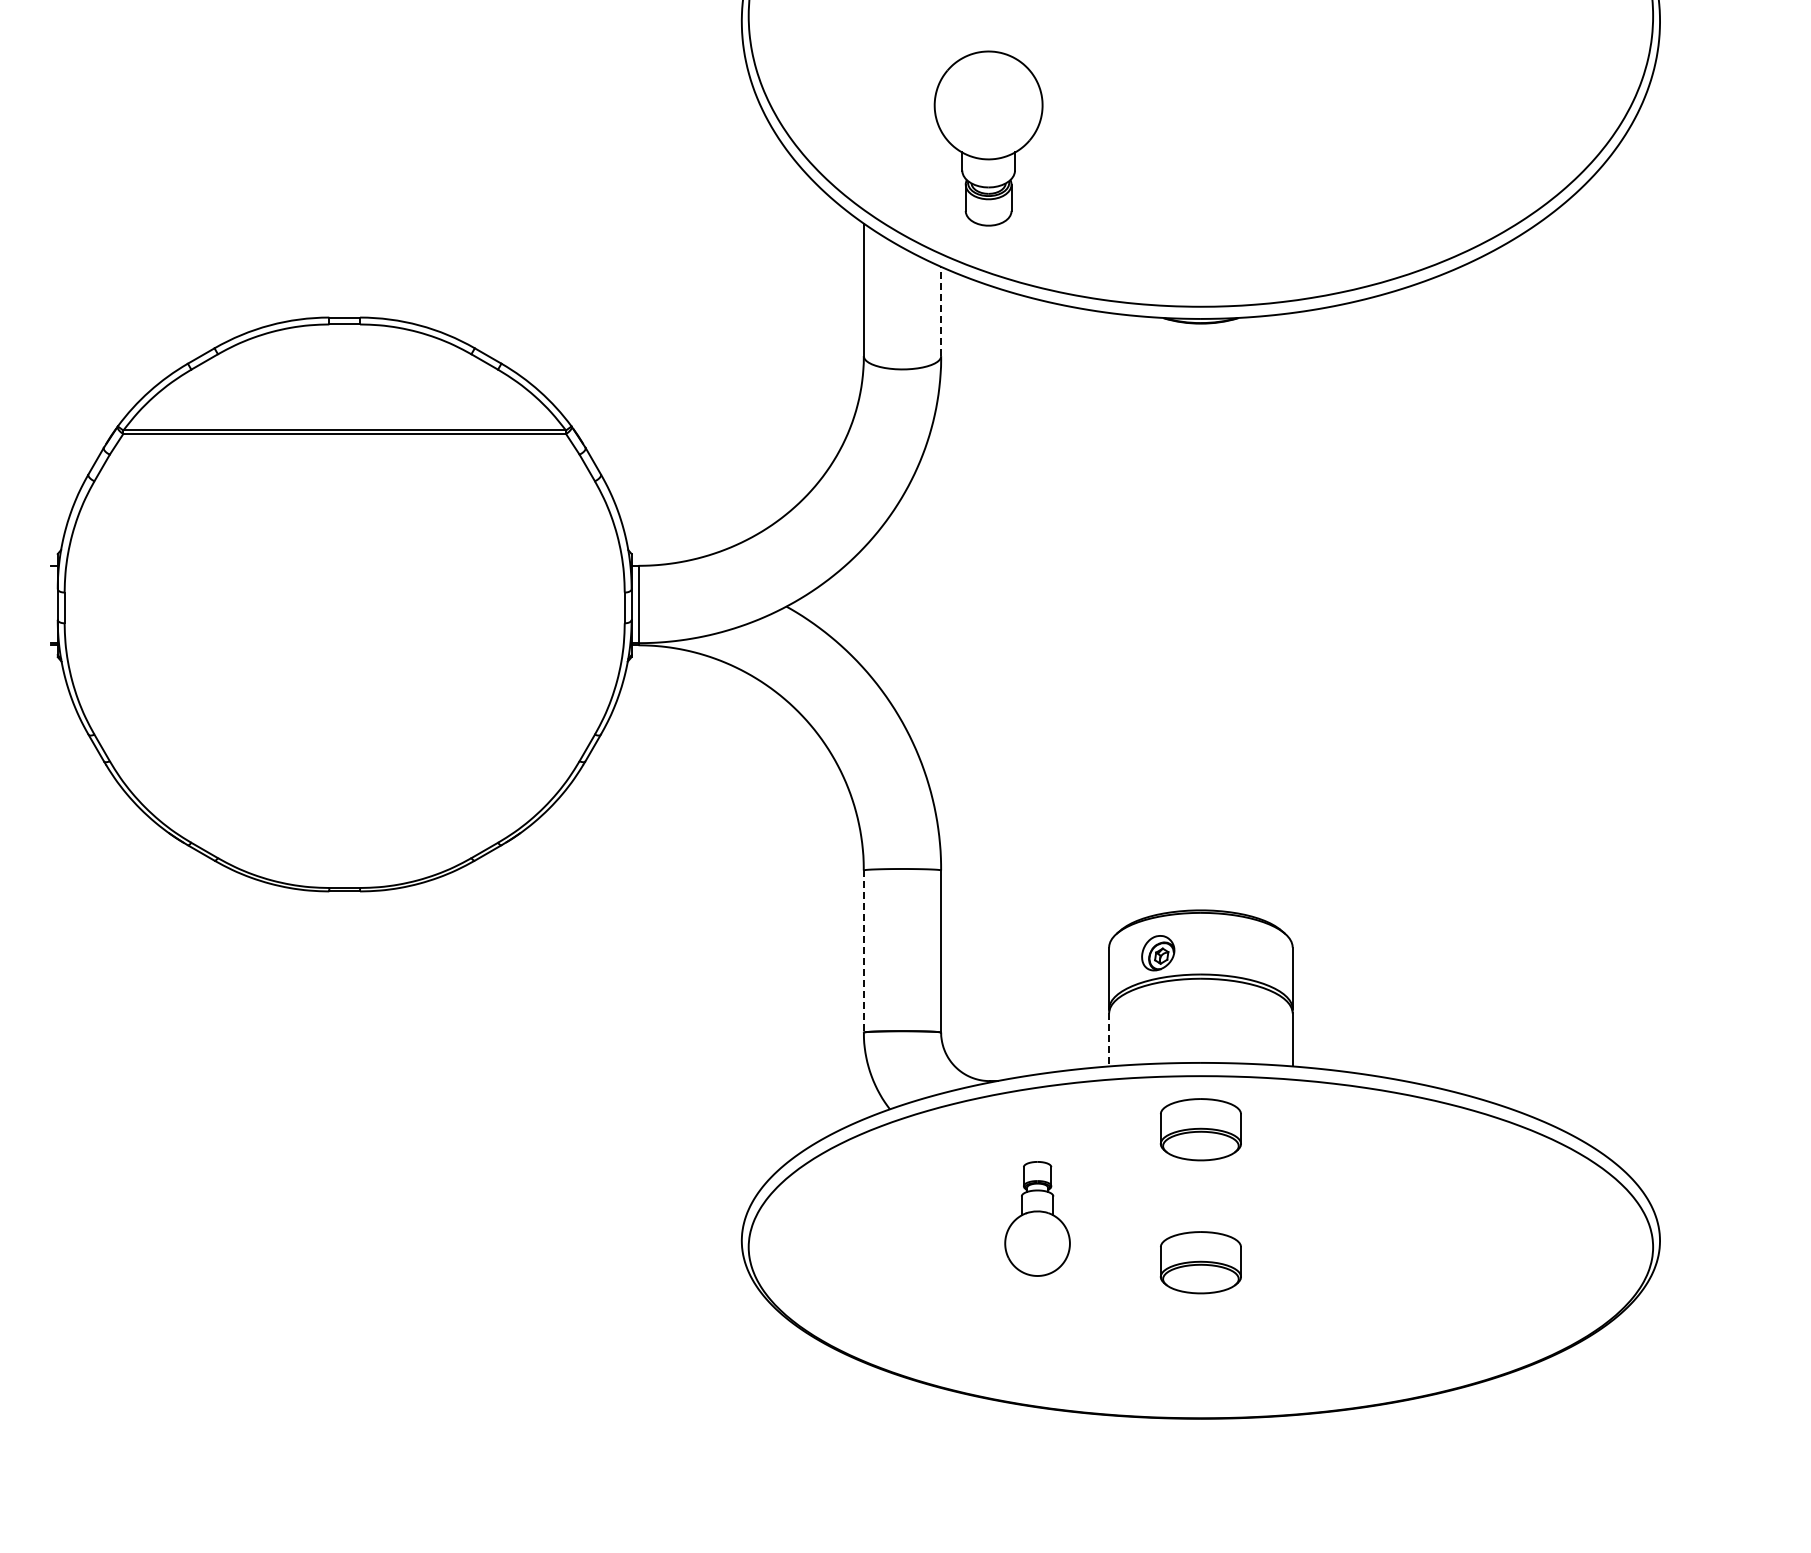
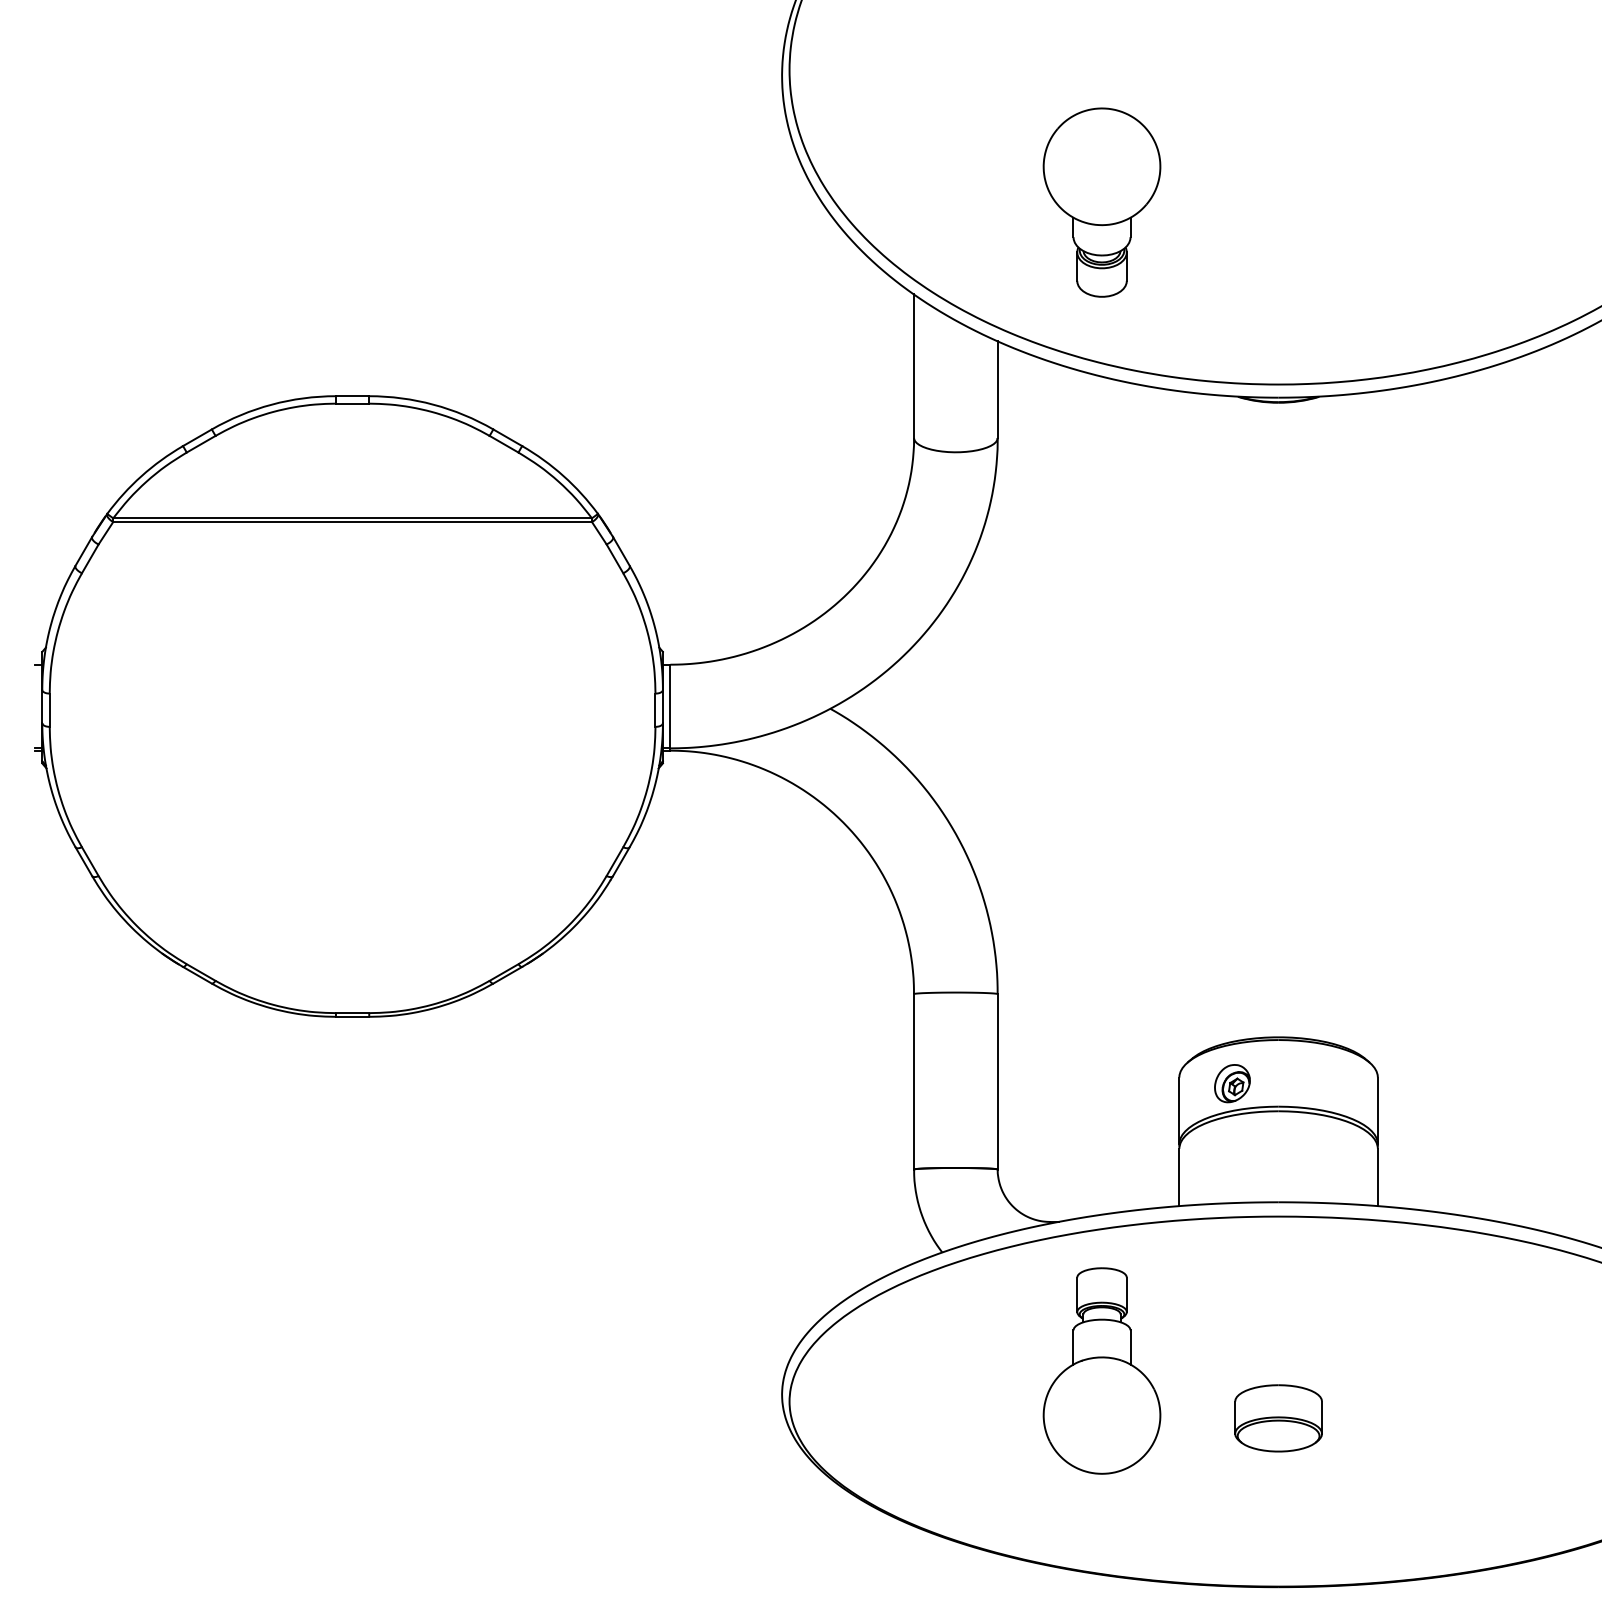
part: (988, 138) -> (1101, 202), moved
line: (941, 311) -> (998, 389), dashed -> solid
line: (863, 952) -> (913, 1082), dashed -> solid
line: (1109, 1040) -> (1179, 1178), dashed -> solid
part: (1200, 1129) -> (1278, 1274), removed
part: (1037, 1218) -> (1101, 1370), size x1.67

